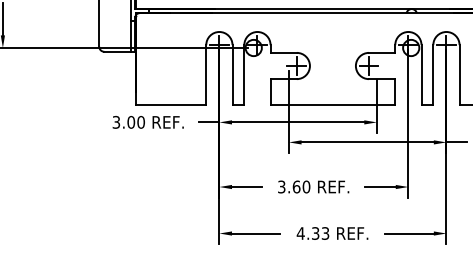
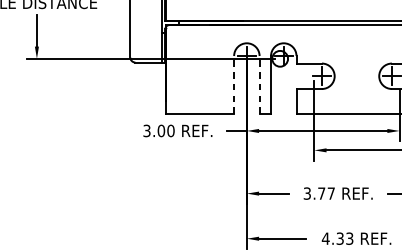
line: (206, 74) -> (234, 84), solid -> dashed
line: (232, 74) -> (259, 84), solid -> dashed
text: (301, 186) -> (326, 193), 3.60 -> 3.77

